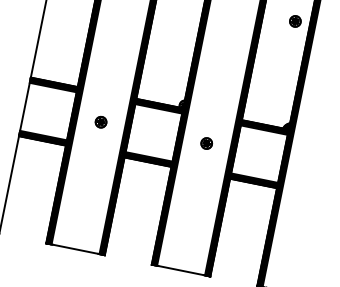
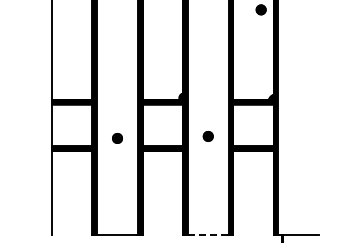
part: (101, 122) -> (117, 138), moved
part: (205, 143) -> (207, 136), moved
line: (181, 270) -> (208, 234), solid -> dashed

